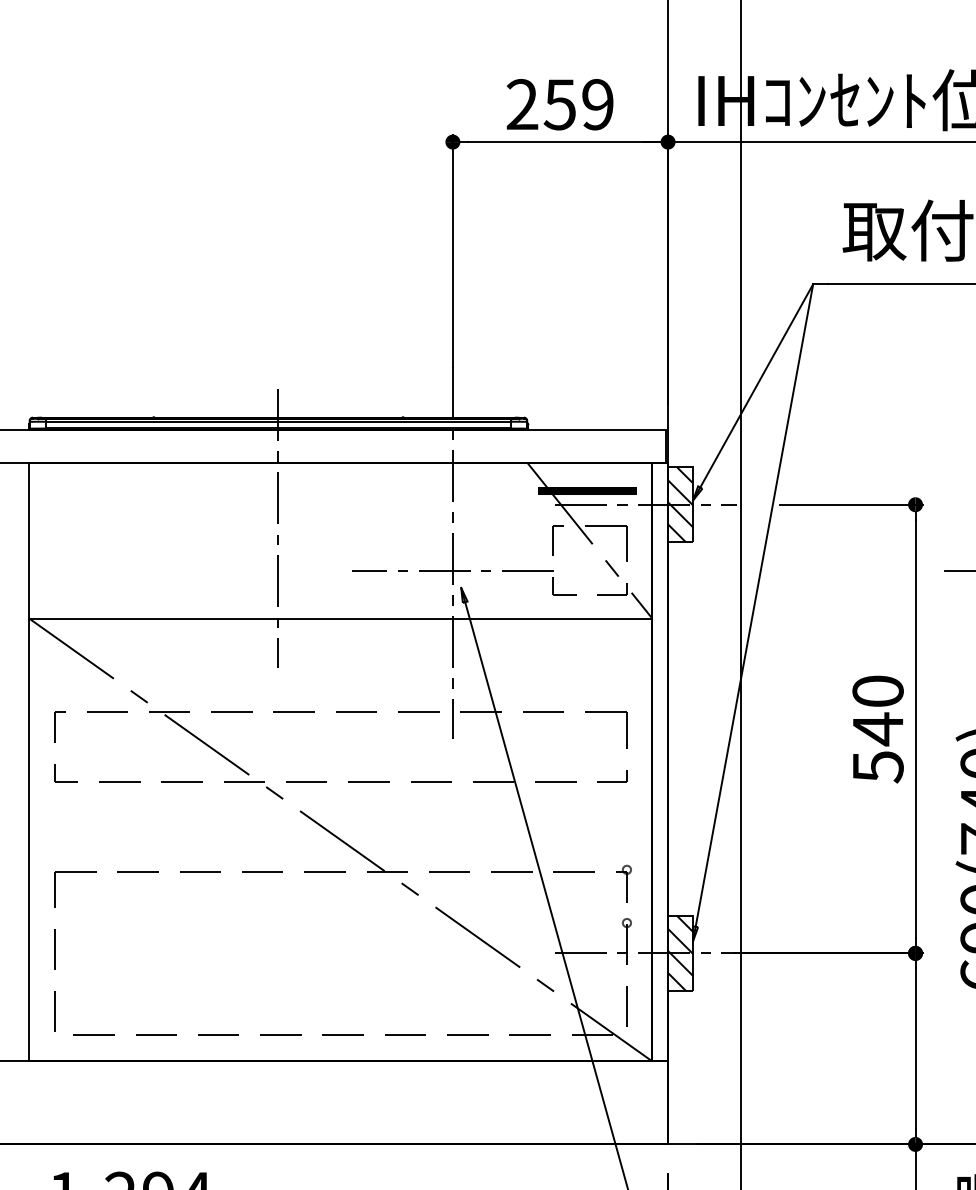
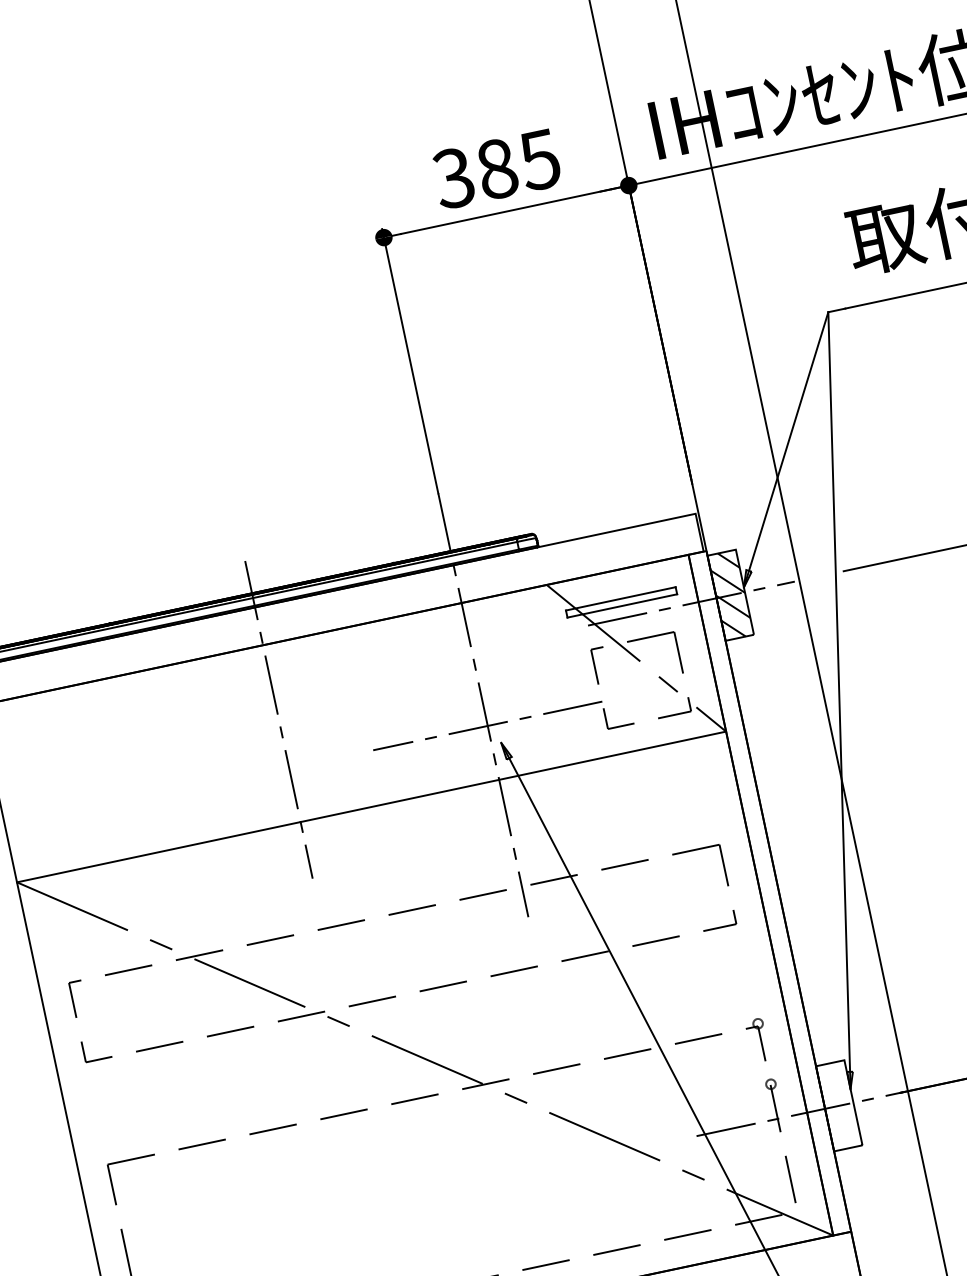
text: (559, 104) -> (496, 169), 259 -> 385
hatch: (587, 491) -> (621, 602), removed
hatch: (680, 952) -> (839, 1104), removed

